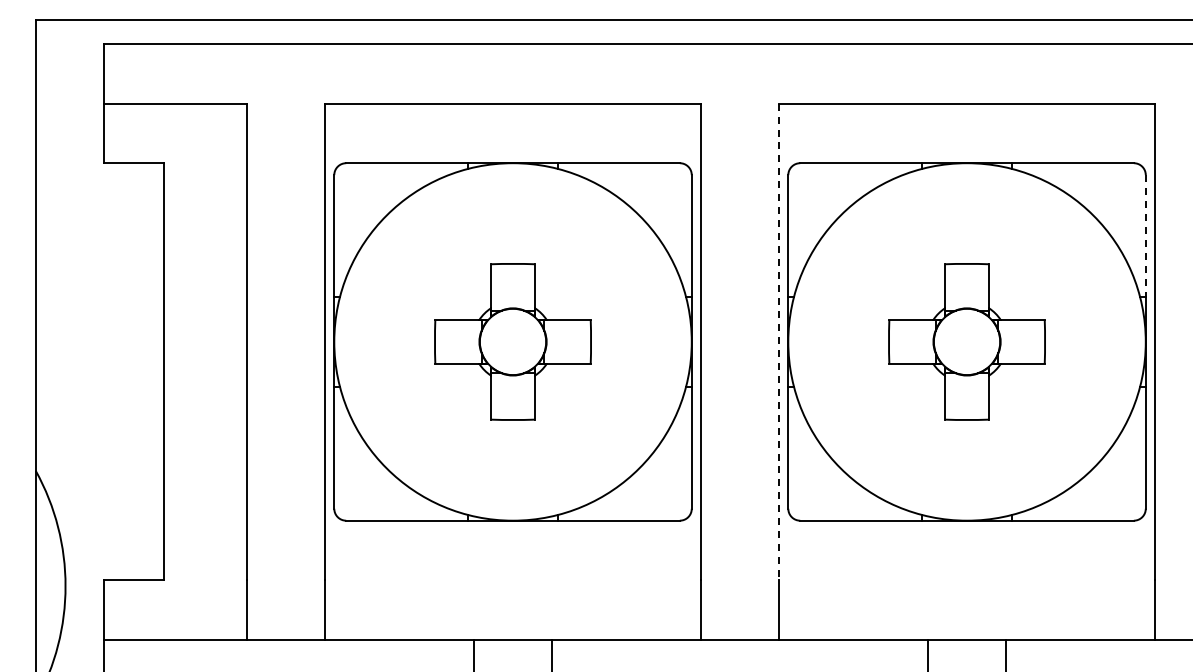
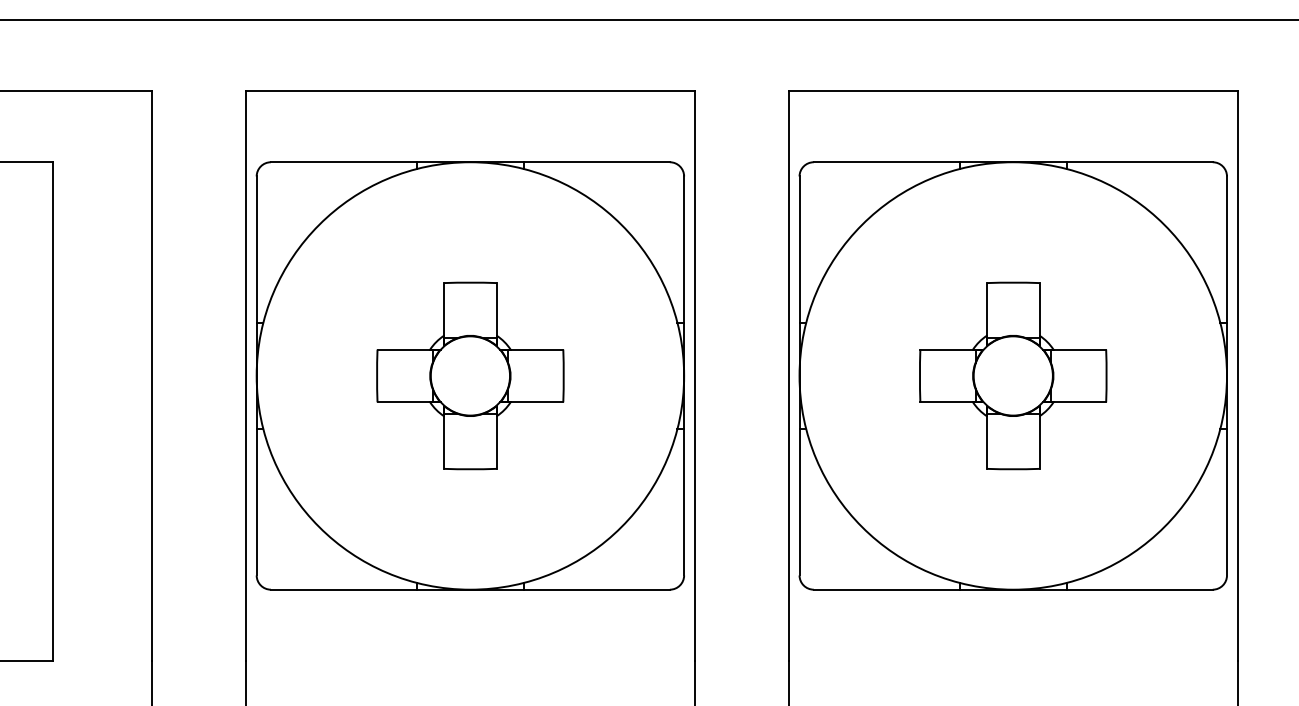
line: (1145, 236) -> (1226, 249), dashed -> solid
line: (779, 342) -> (789, 376), dashed -> solid

